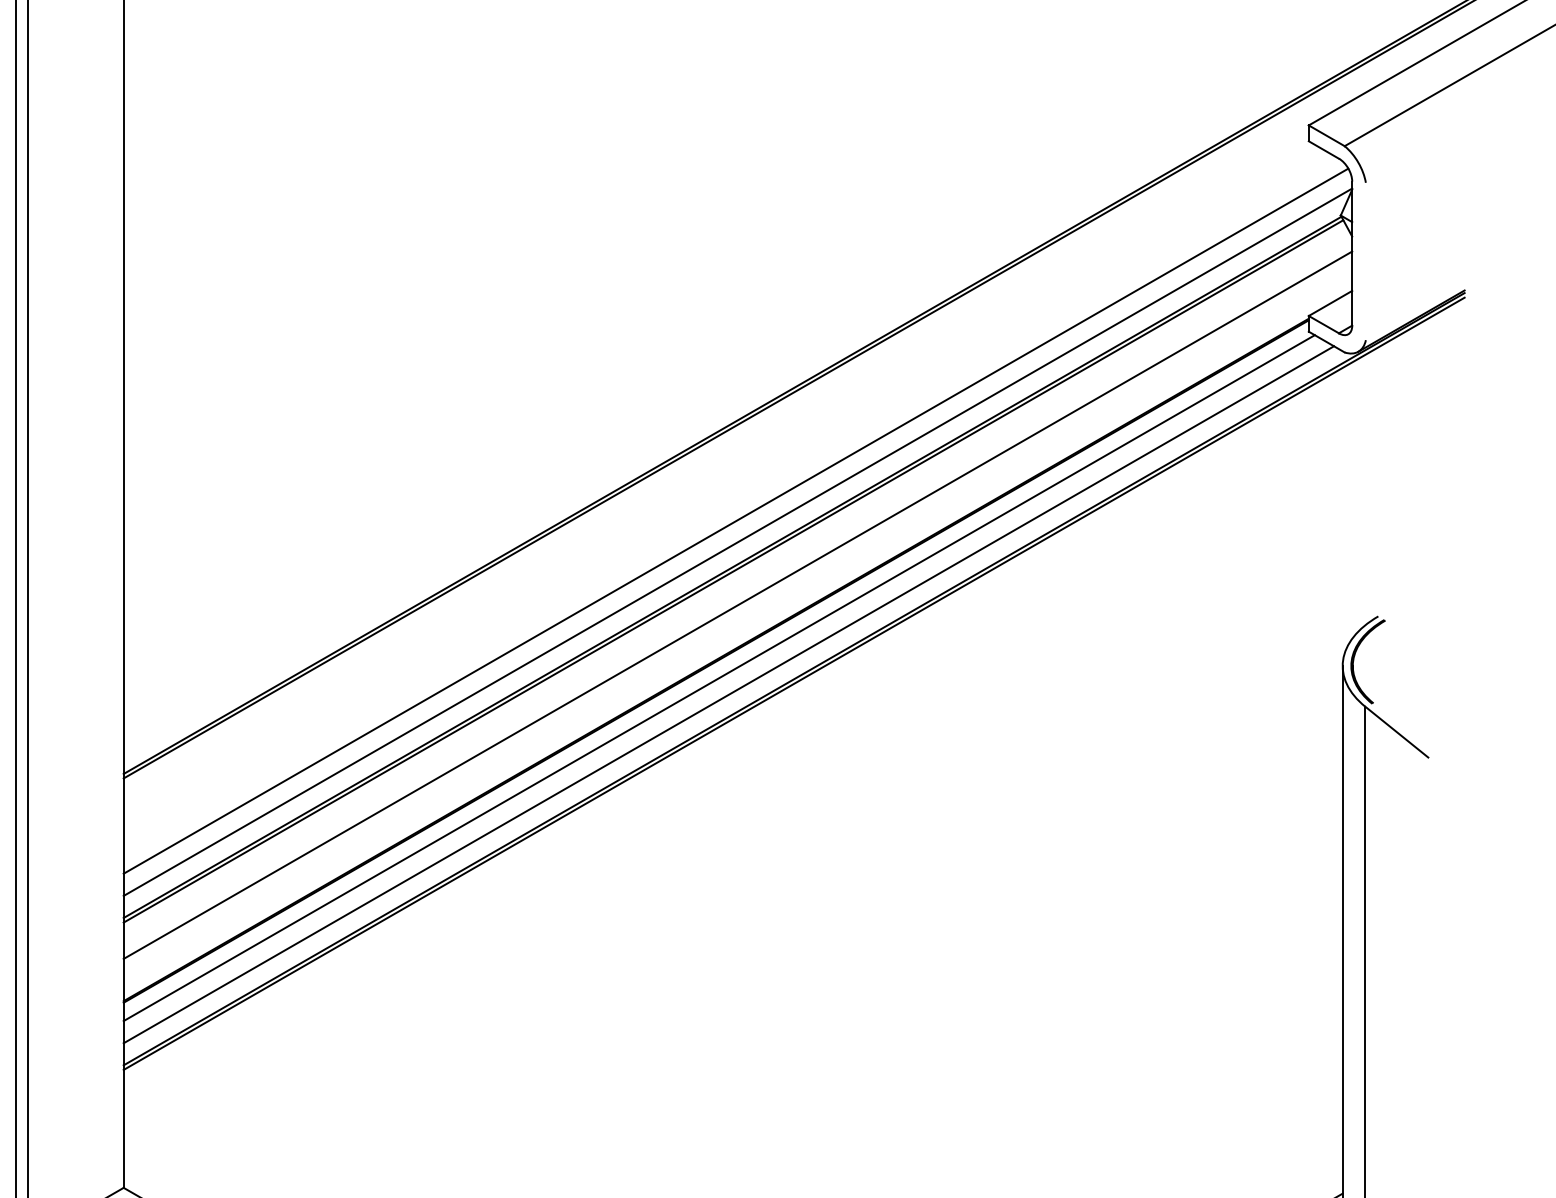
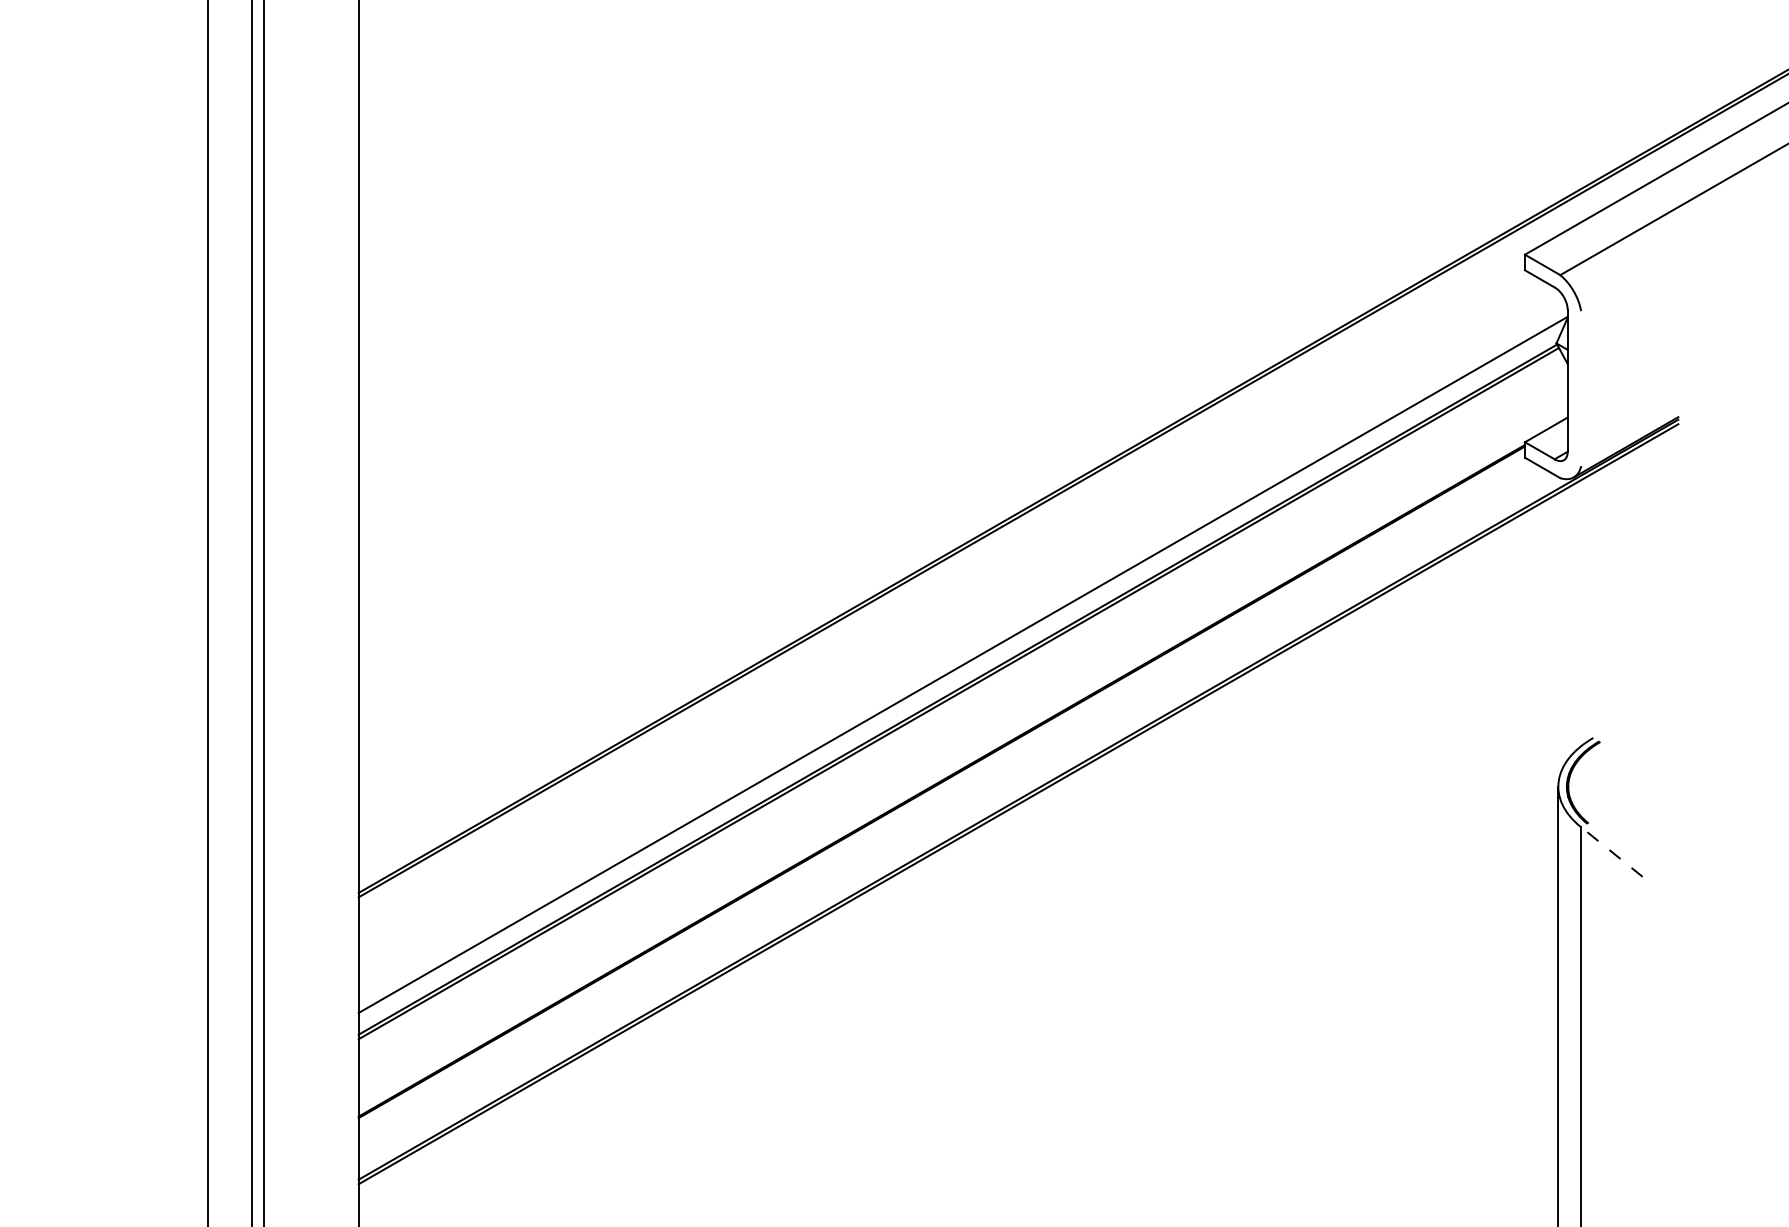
line: (735, 521) -> (960, 644), removed
line: (737, 604) -> (962, 726), removed
line: (718, 677) -> (944, 798), removed
line: (728, 695) -> (953, 815), removed
line: (1396, 731) -> (1611, 851), solid -> dashed

